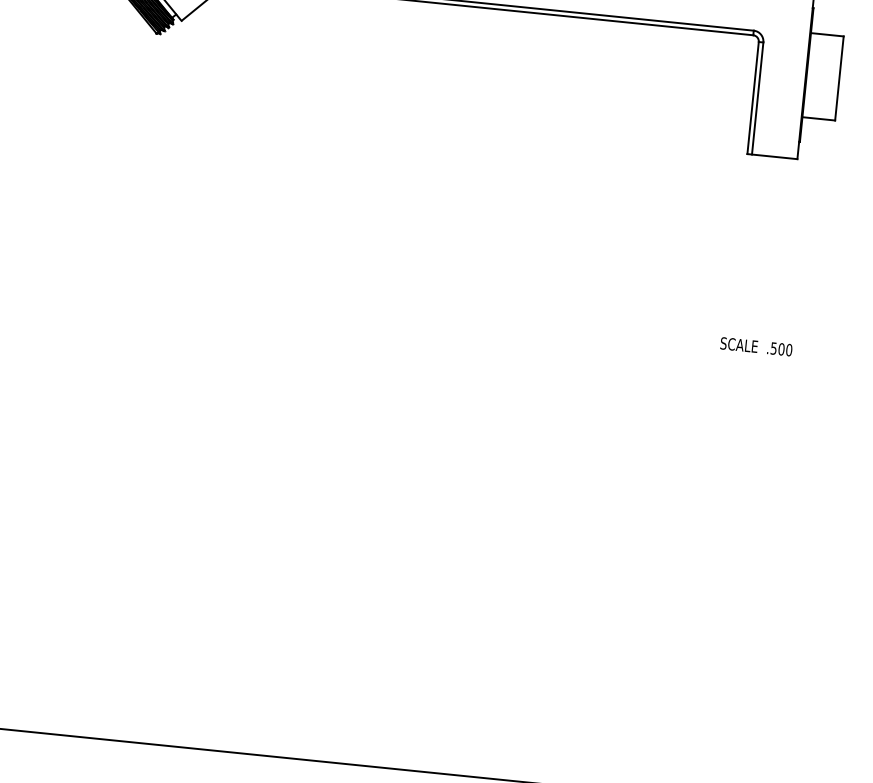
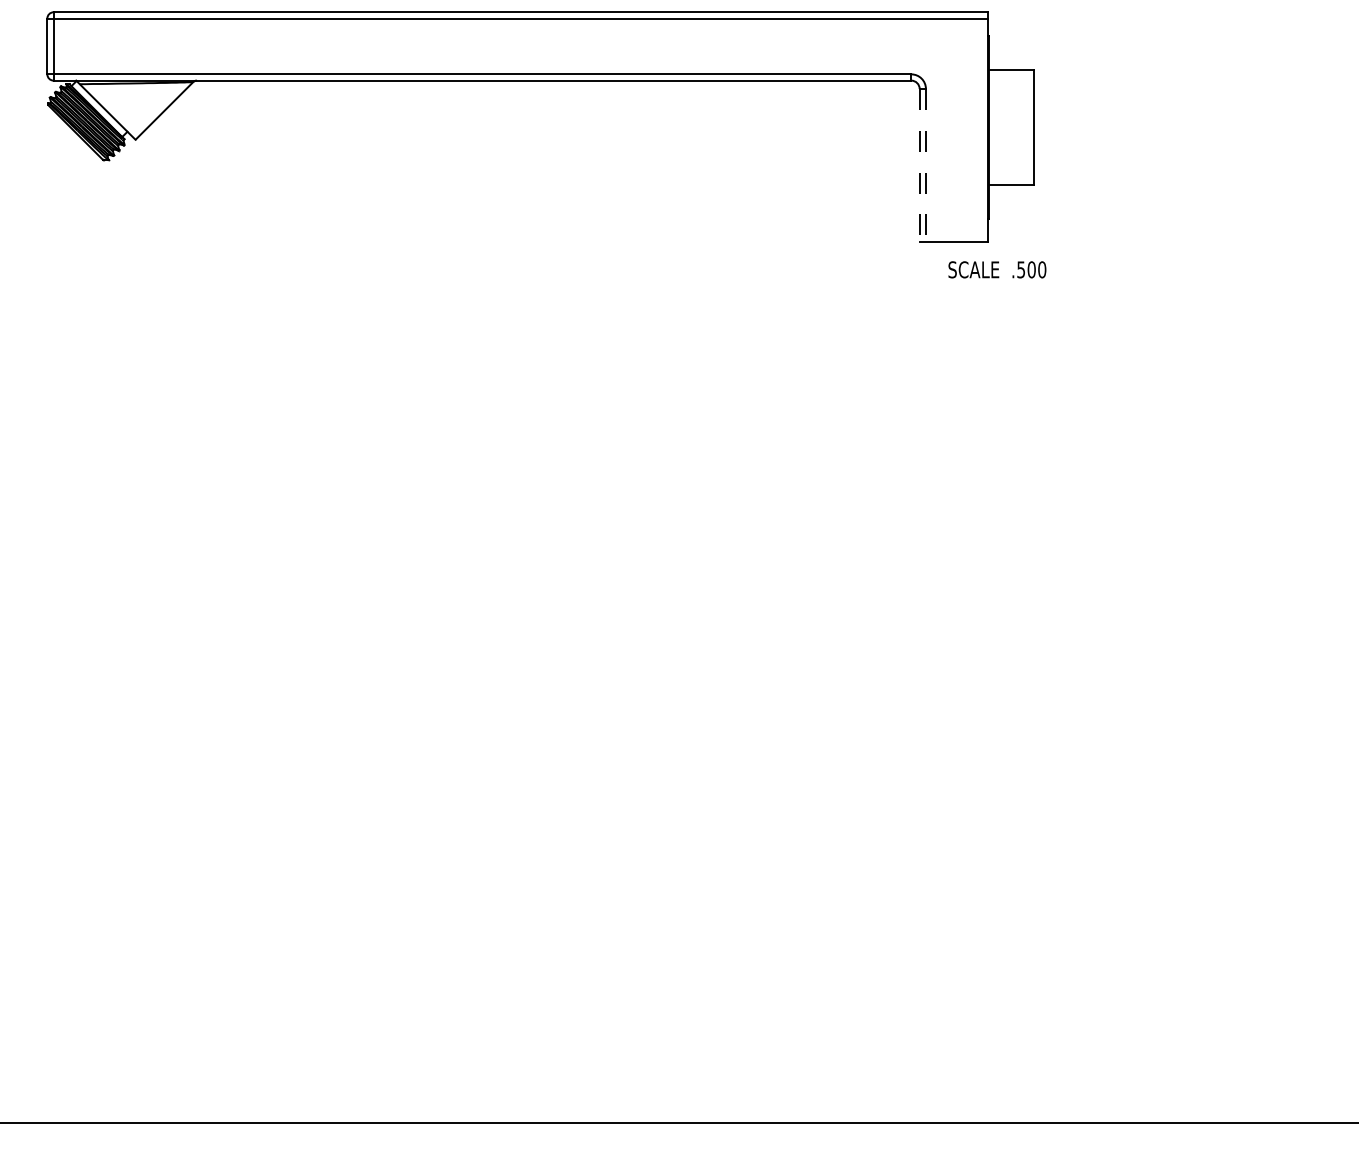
line: (752, 97) -> (919, 165), solid -> dashed
line: (757, 98) -> (925, 165), solid -> dashed
text: (756, 346) -> (997, 269), moved

